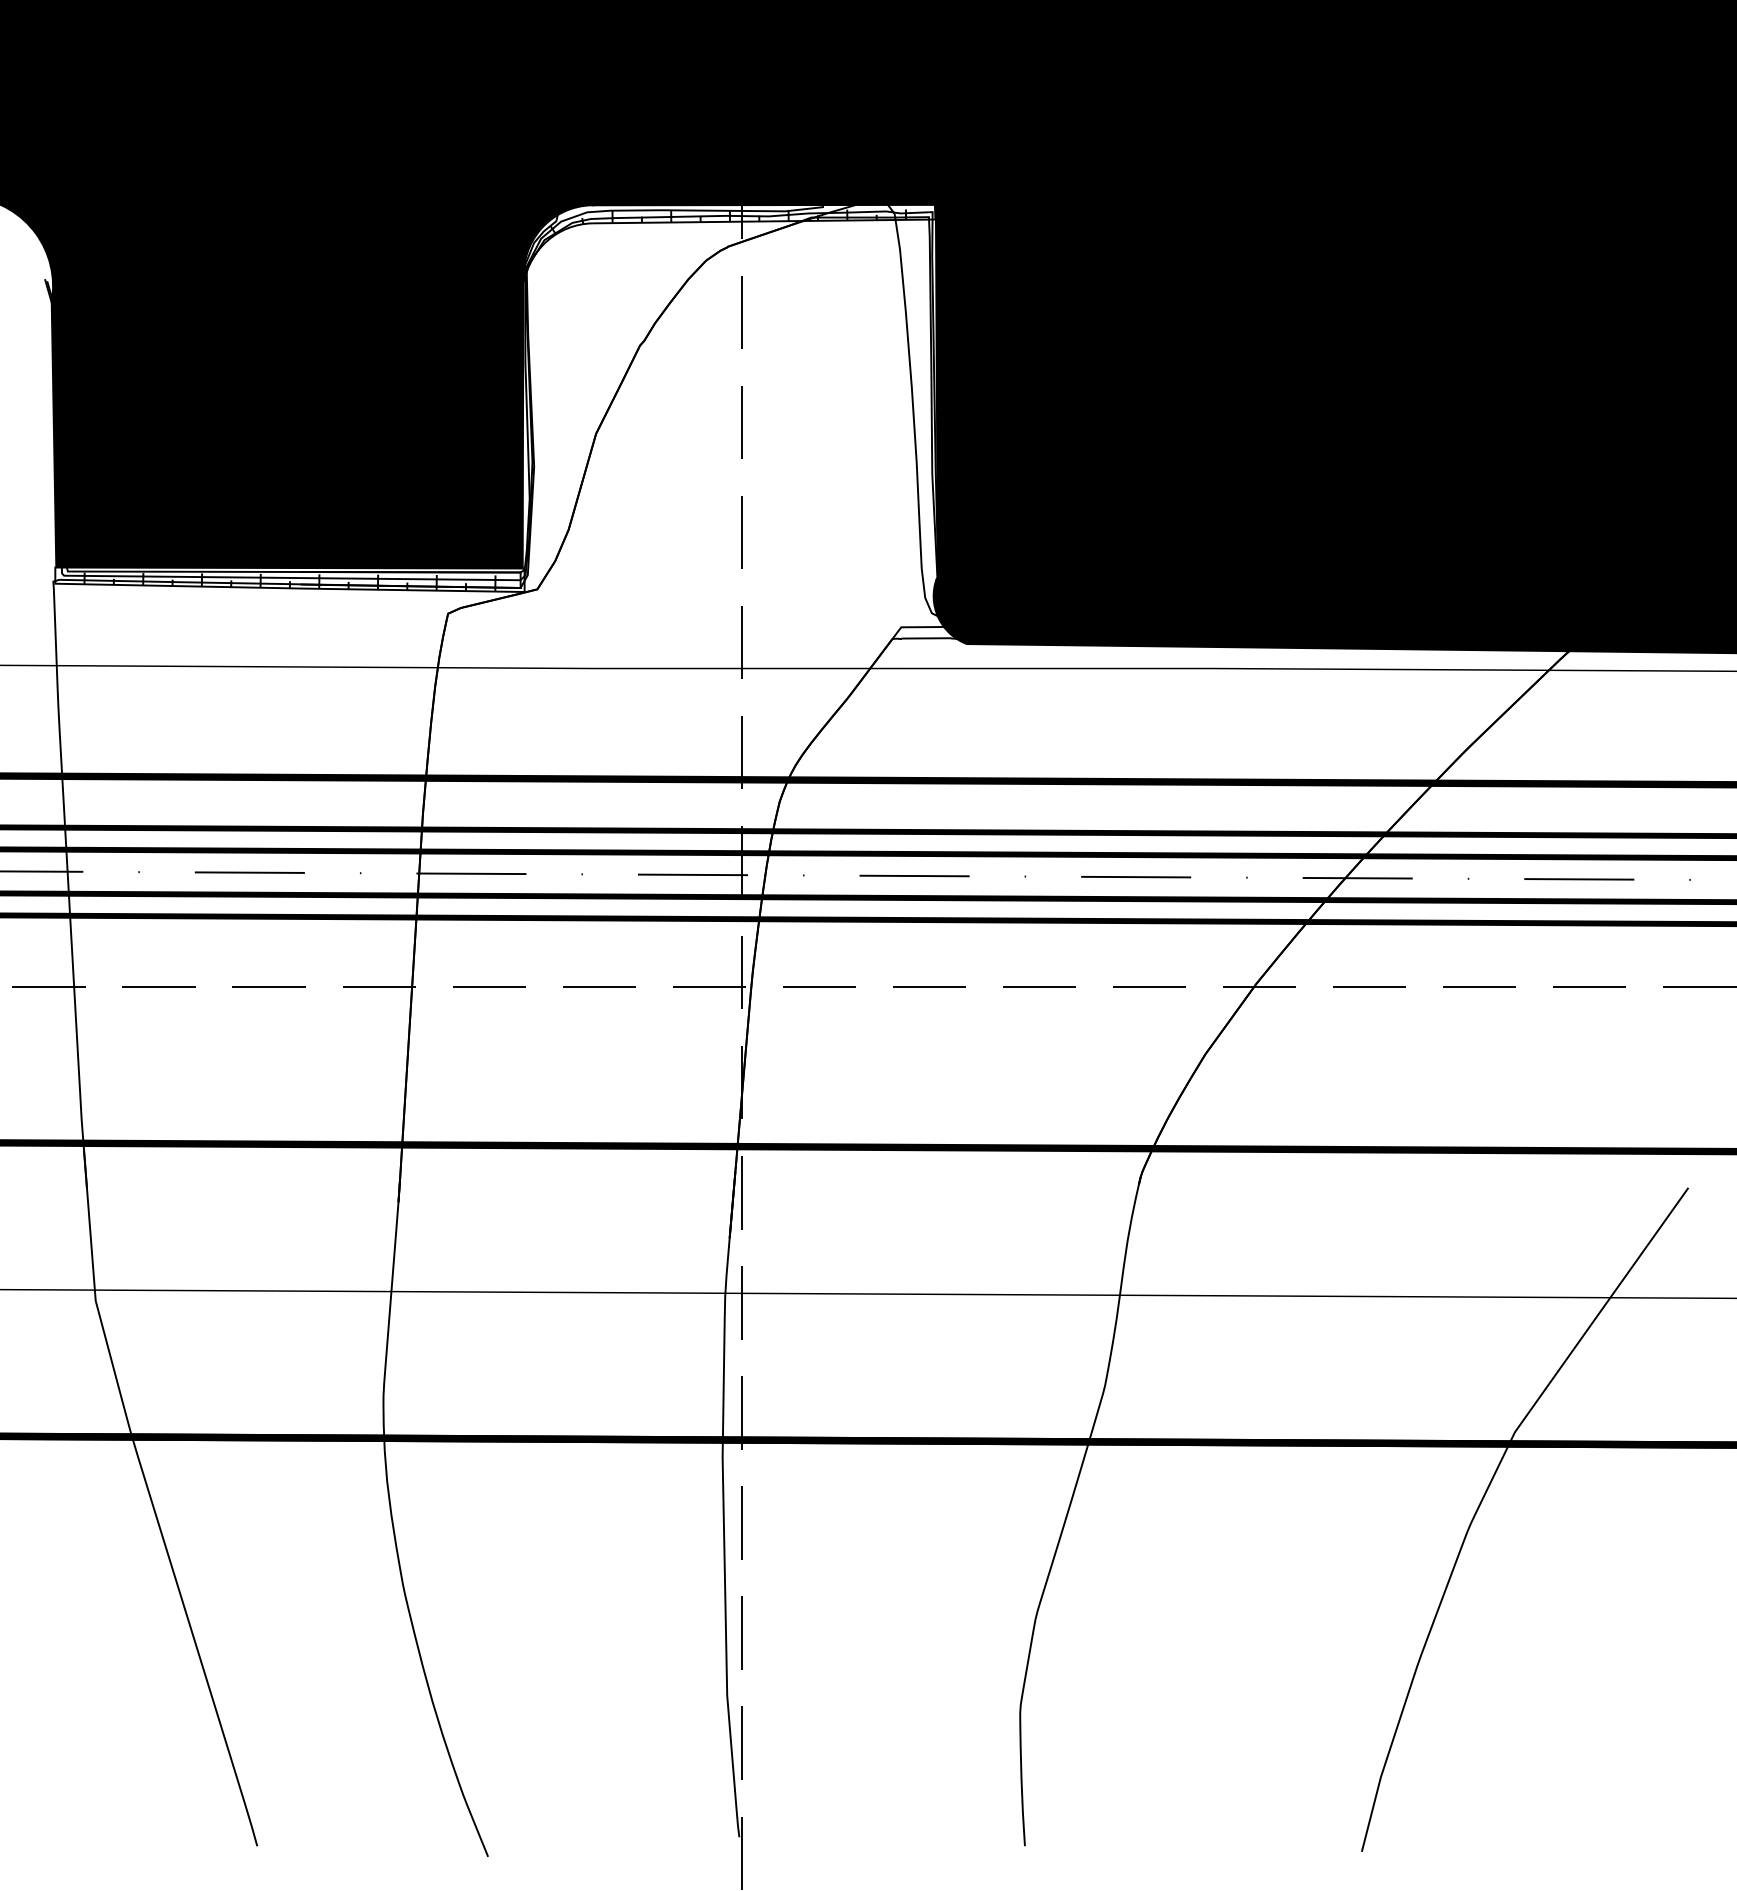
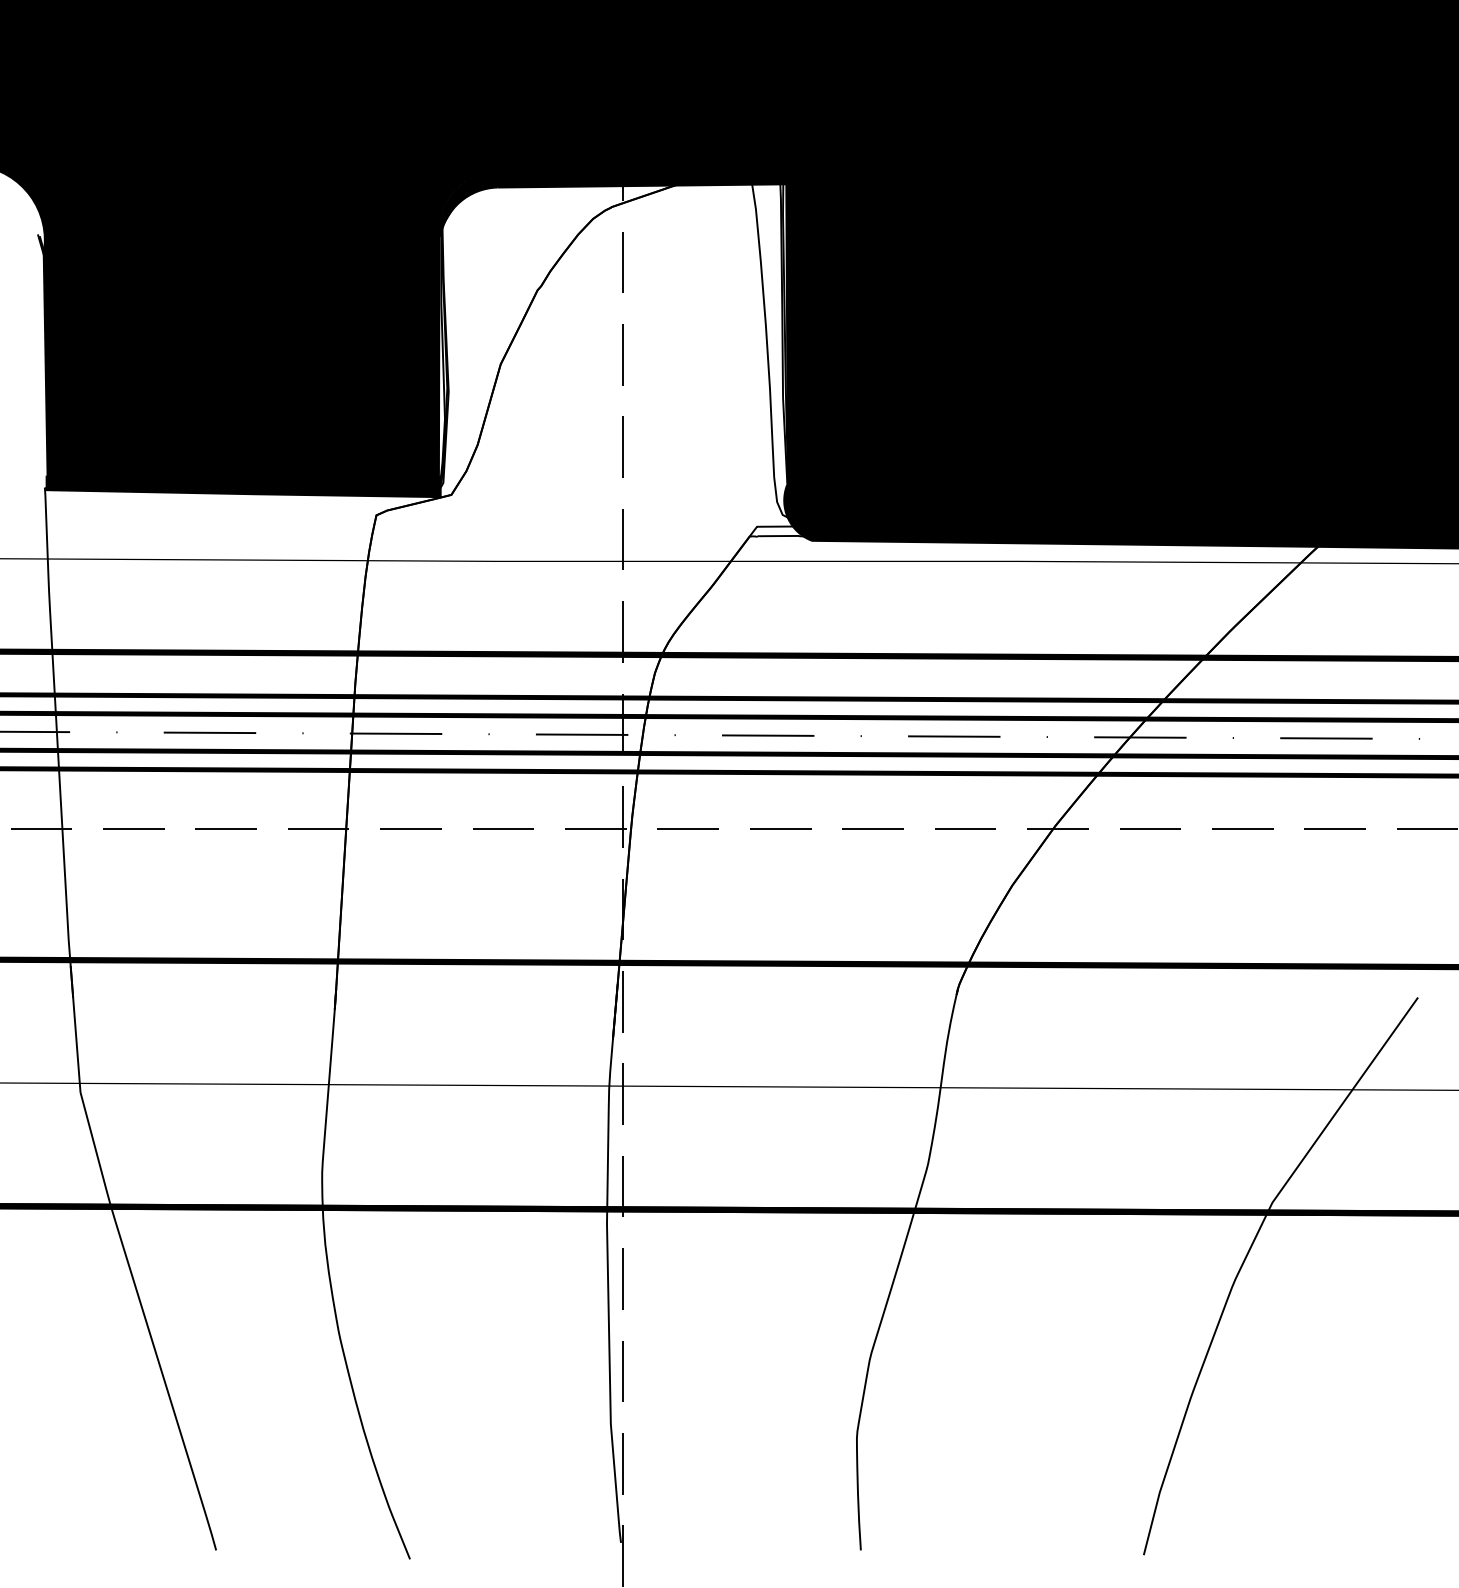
fill: (729, 243) -> (612, 204), added
fill: (289, 579) -> (243, 486), added

